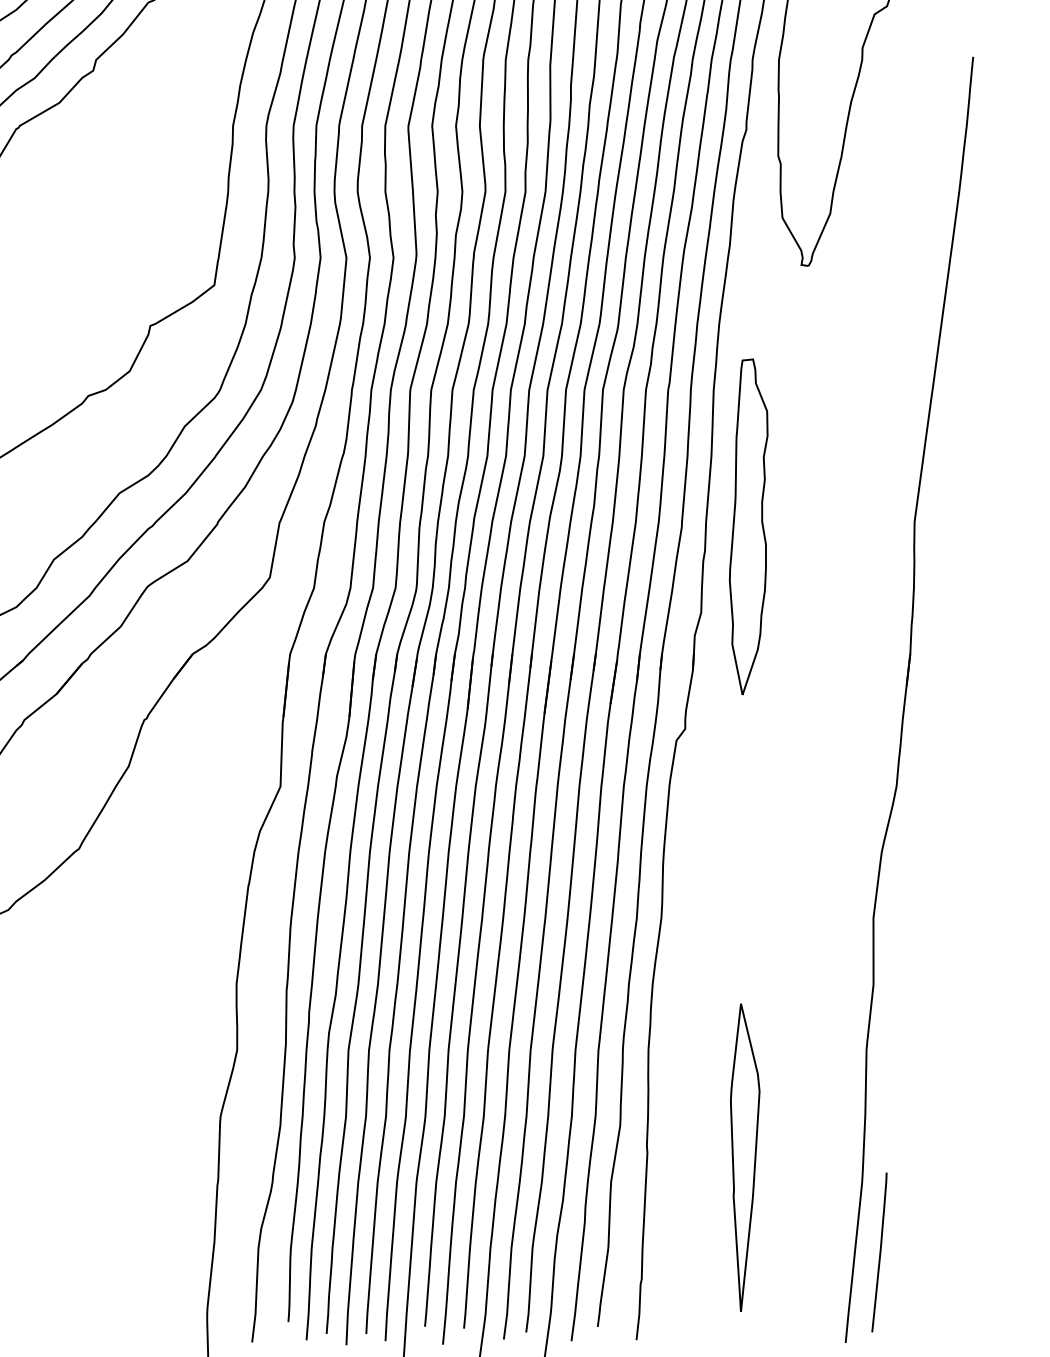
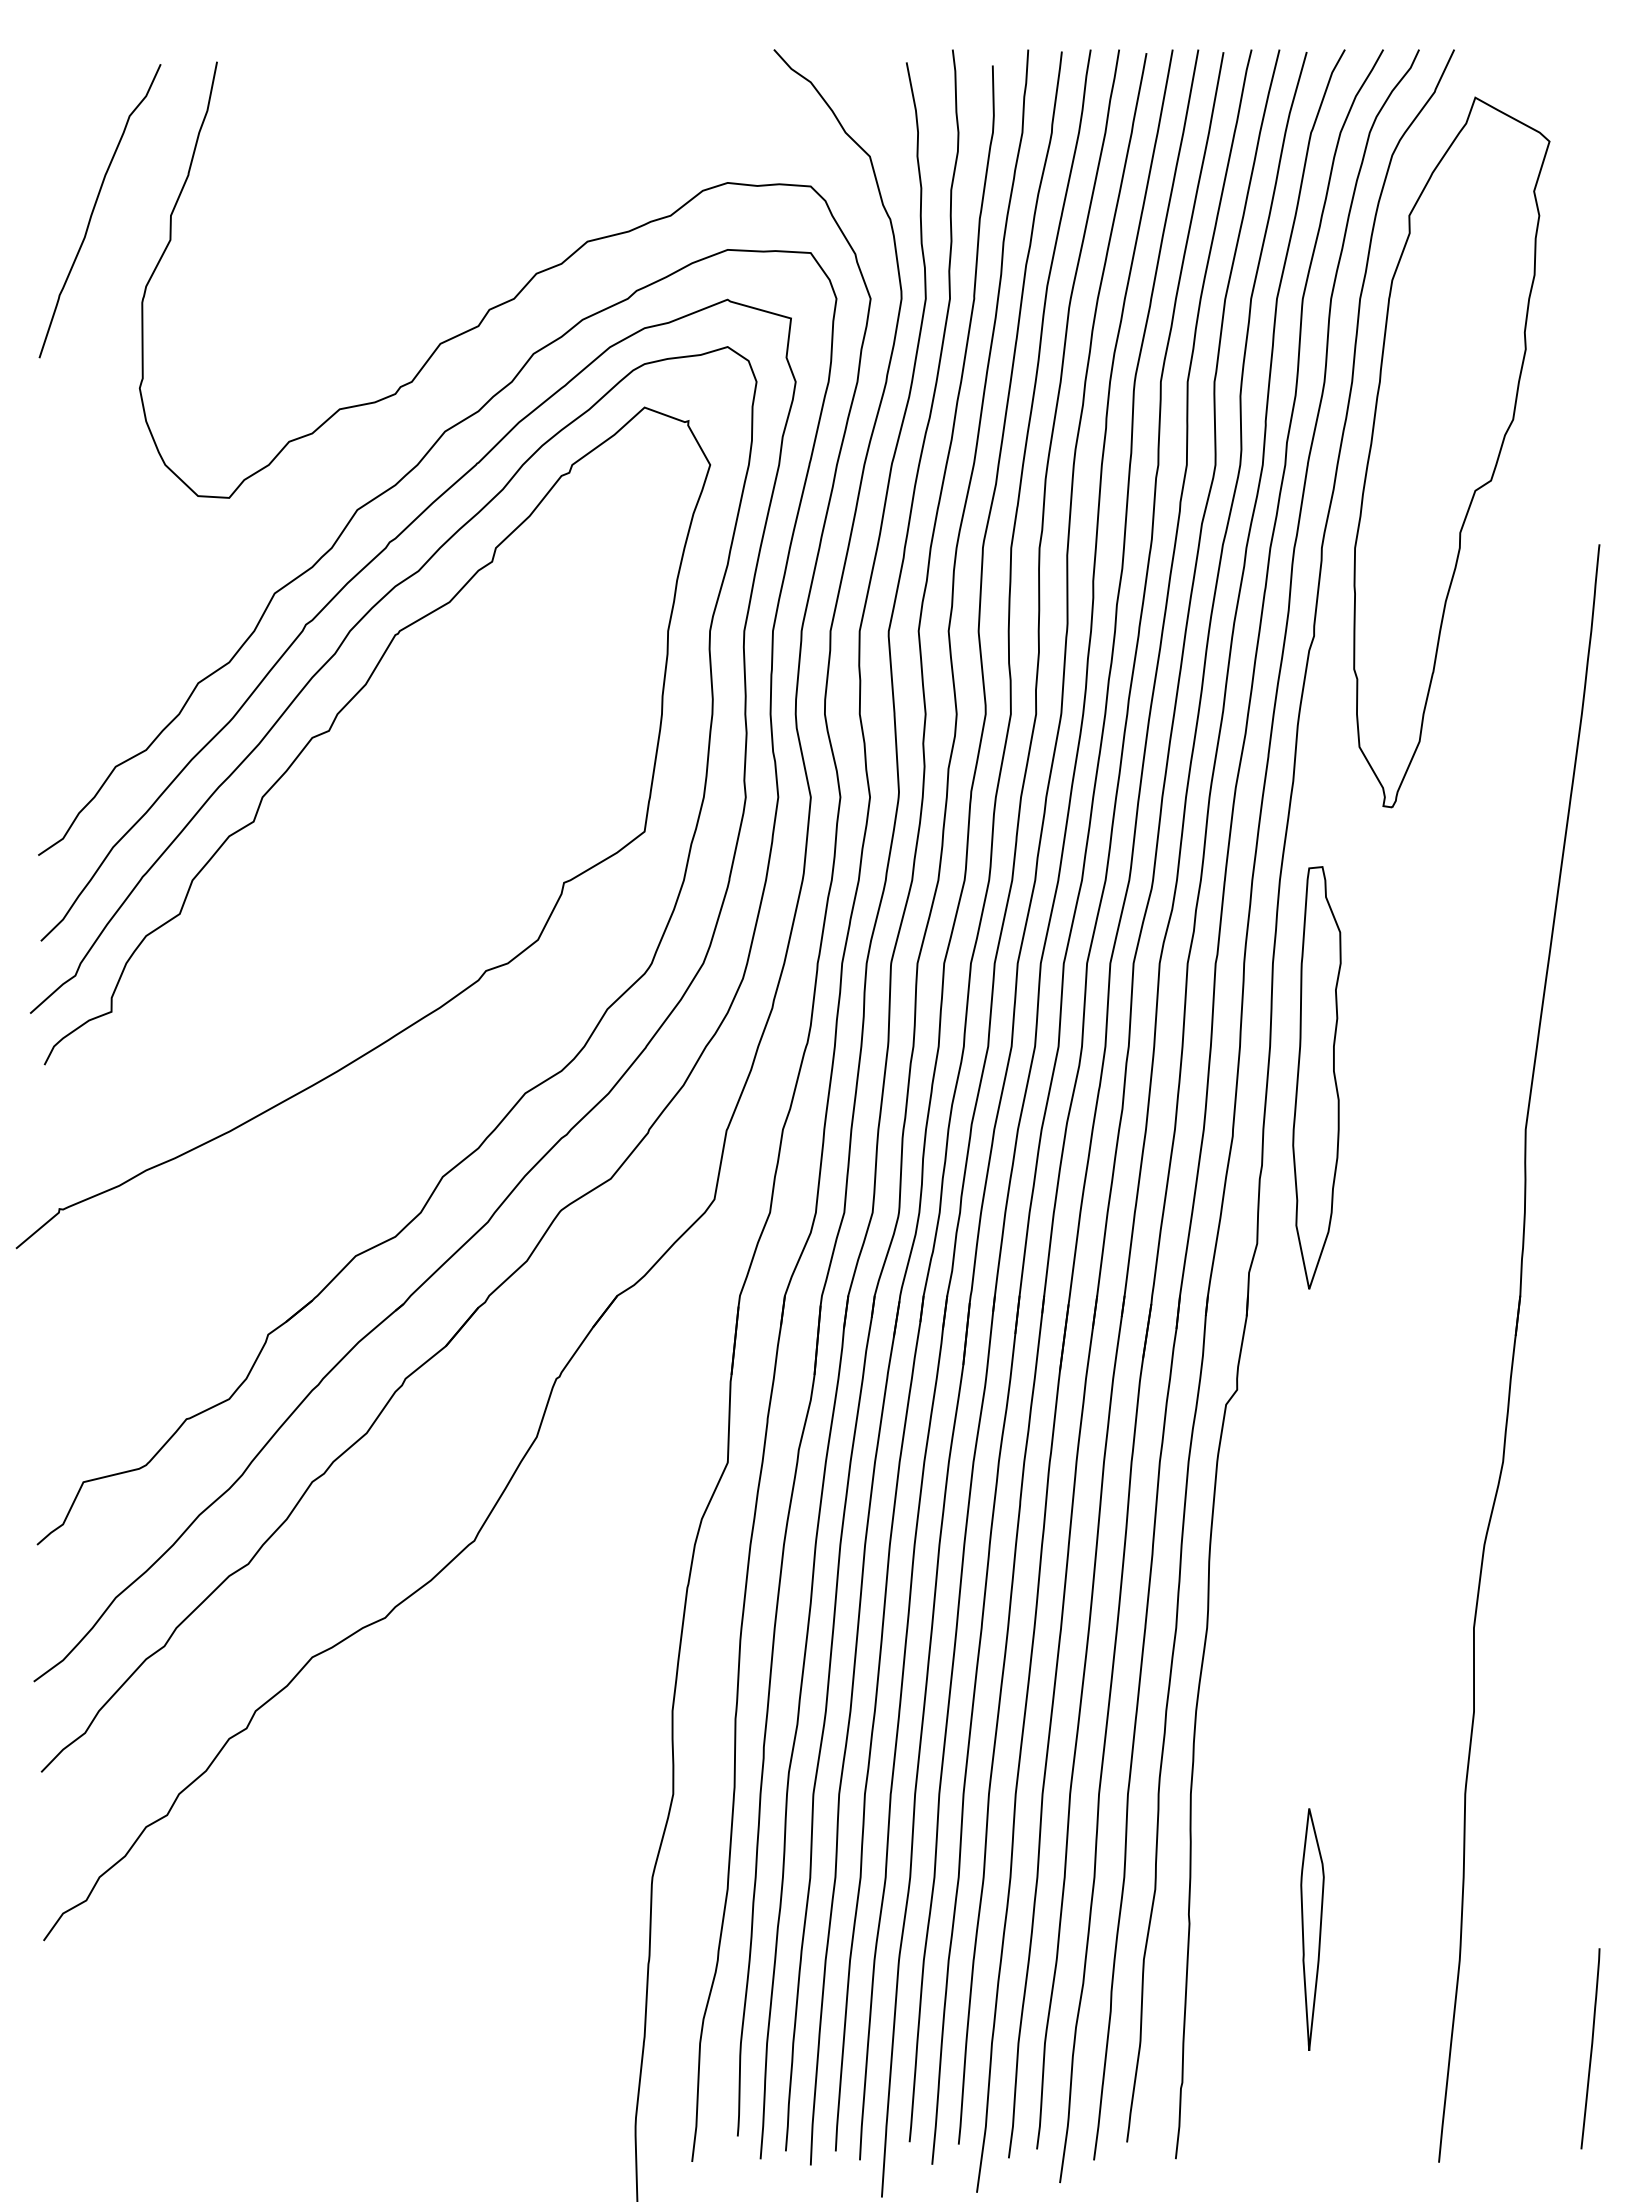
part: (748, 526) -> (1316, 1077), moved
part: (745, 1157) -> (1312, 1929), size x0.62
curve: (879, 1252) -> (1590, 2048), moved

